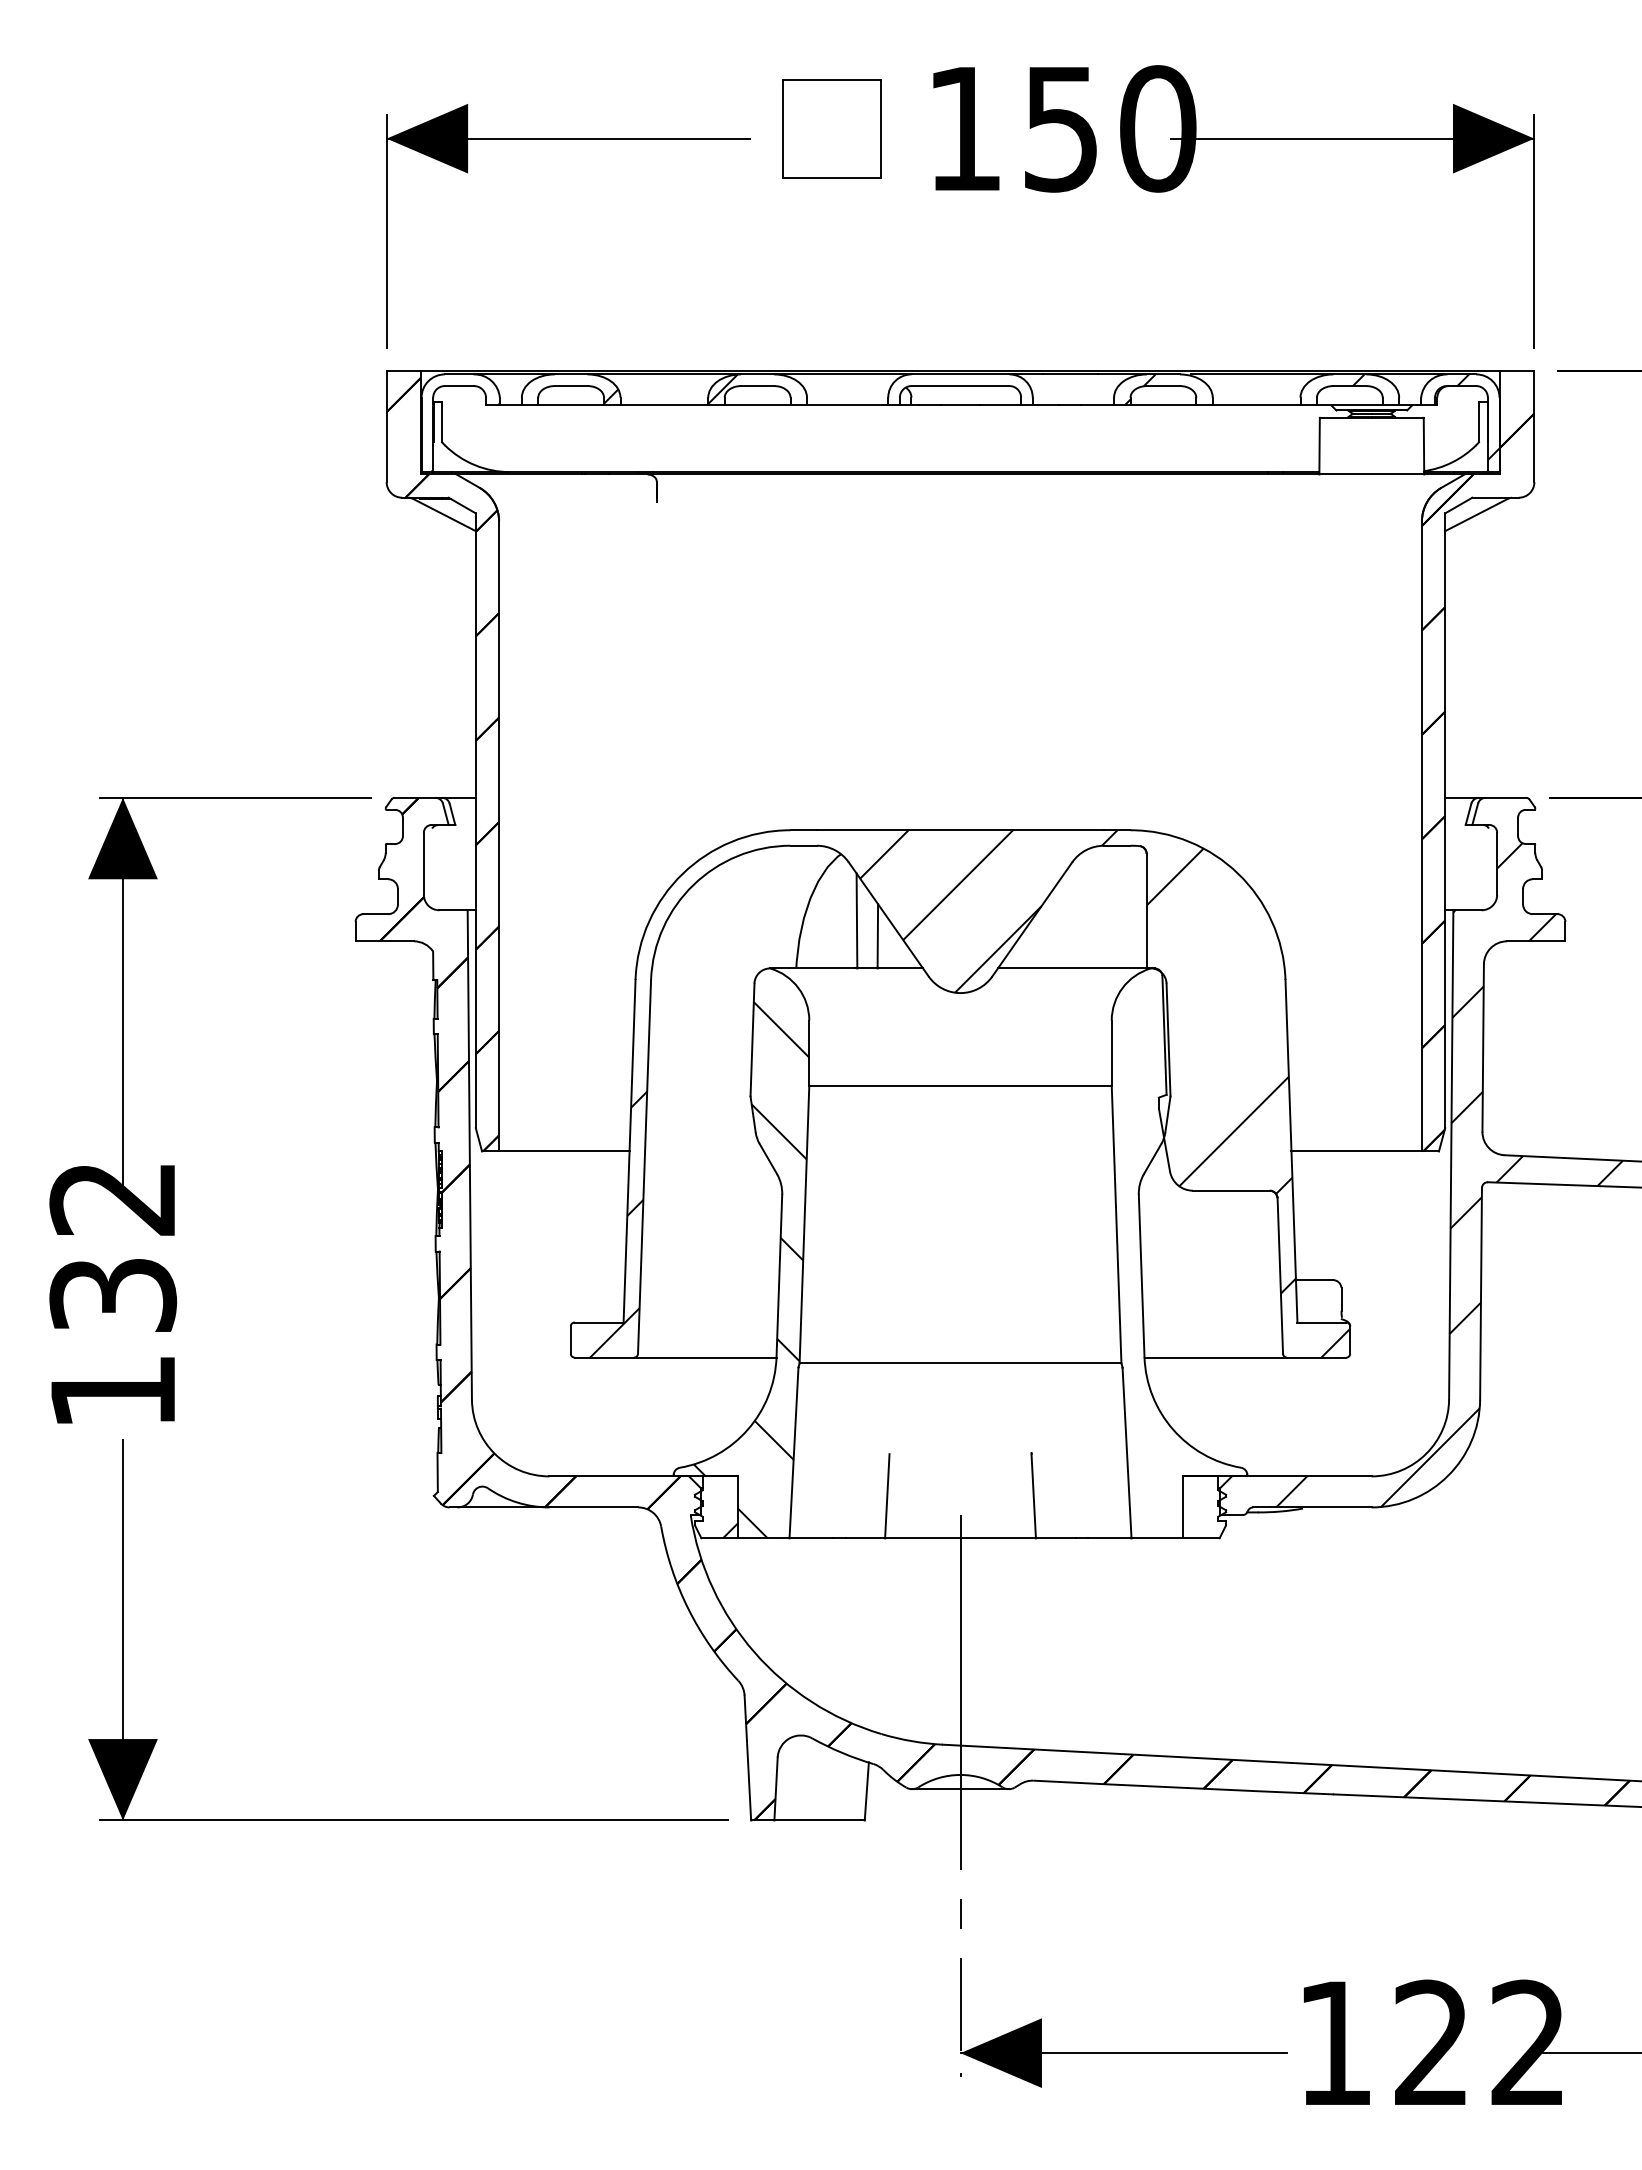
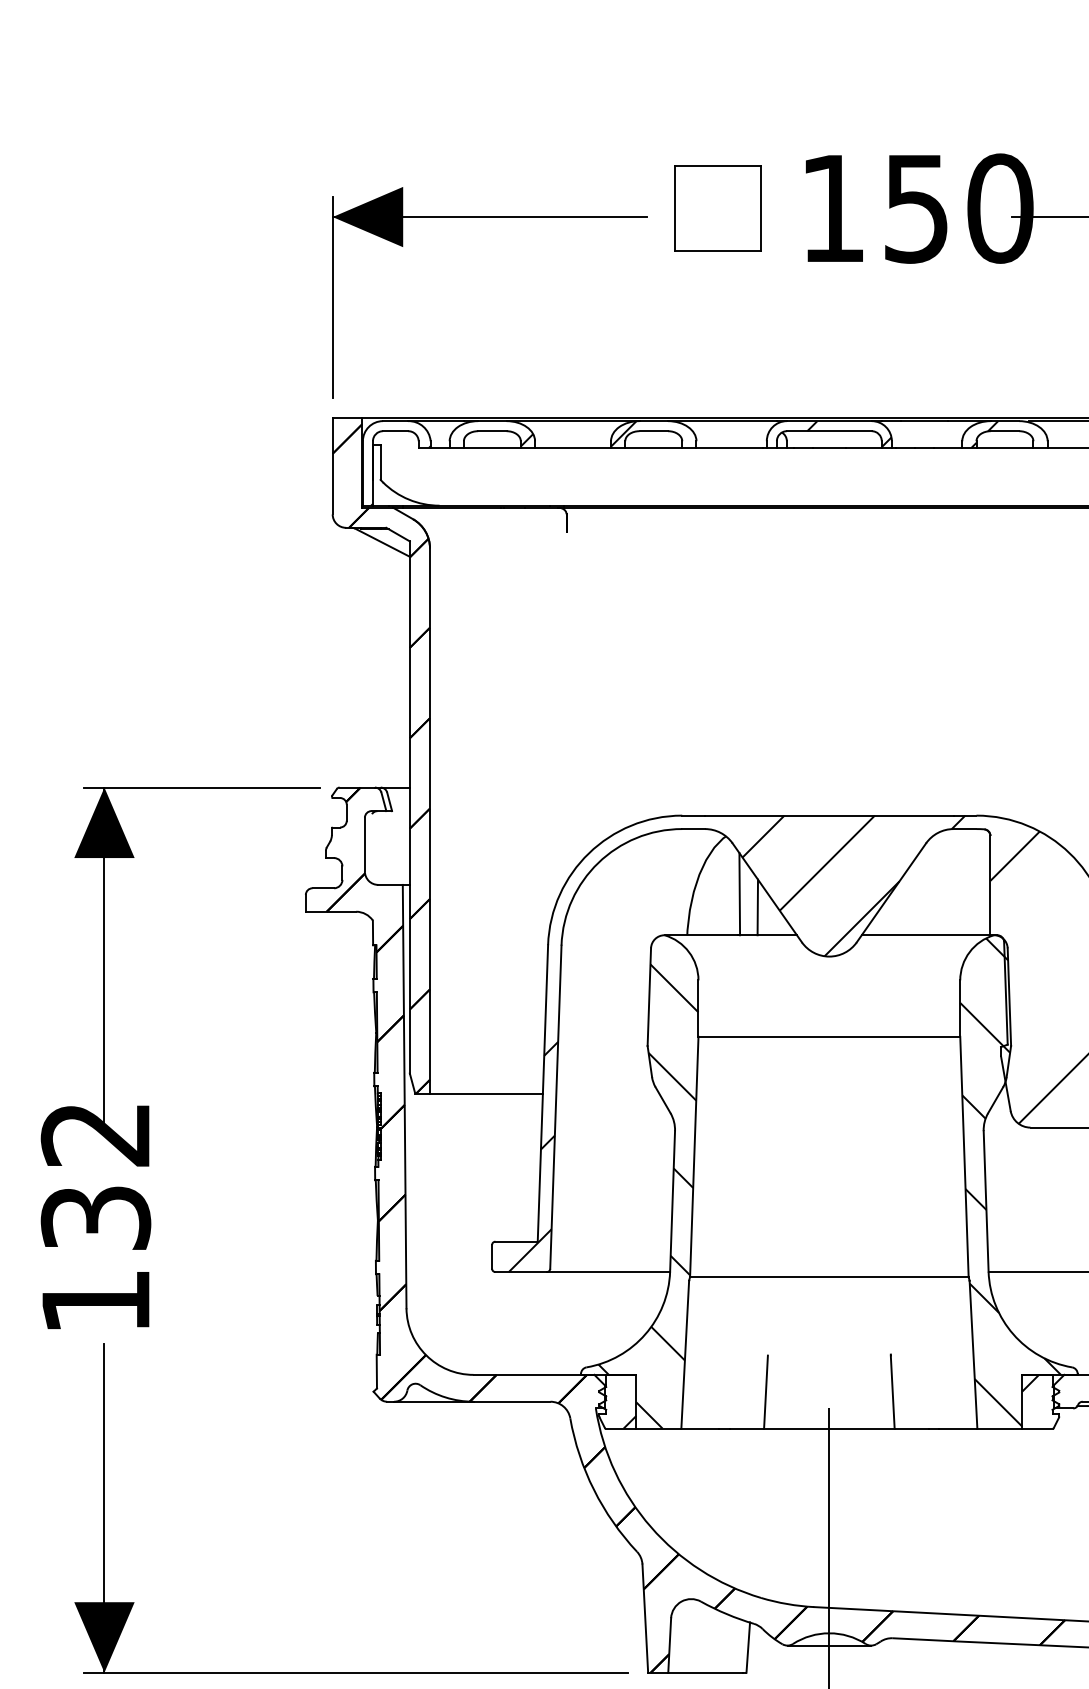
hatch: (983, 389) -> (849, 434), added
hatch: (1169, 1254) -> (1010, 1182), added
hatch: (1192, 1485) -> (1030, 1382), added

